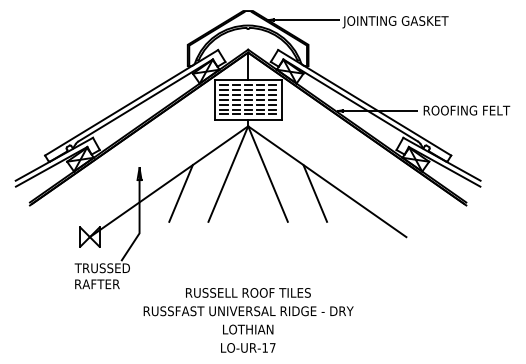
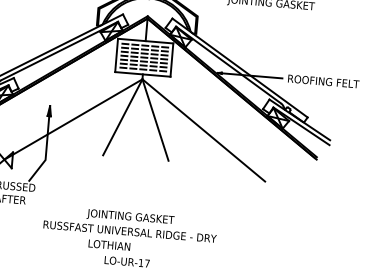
line: (180, 193) -> (82, 130), removed
line: (315, 193) -> (193, 139), removed
text: (248, 294) -> (131, 217), RUSSELL ROOF TILES -> JOINTING GASKET
text: (248, 329) -> (109, 245), moved

